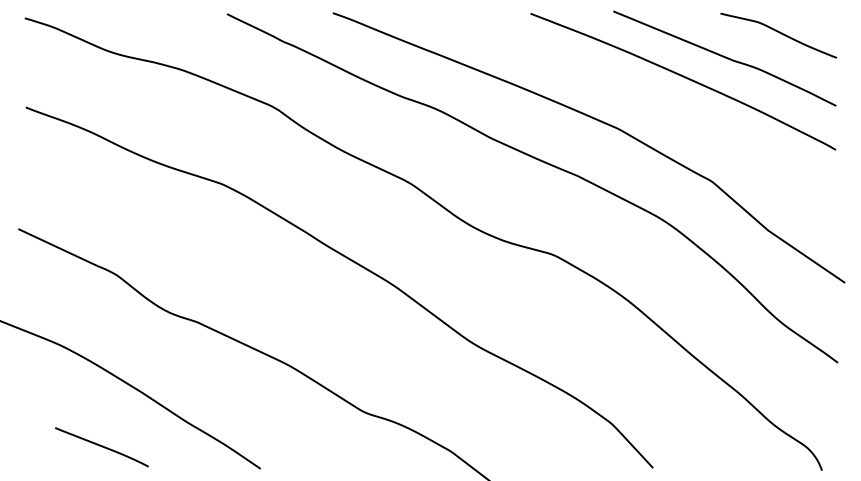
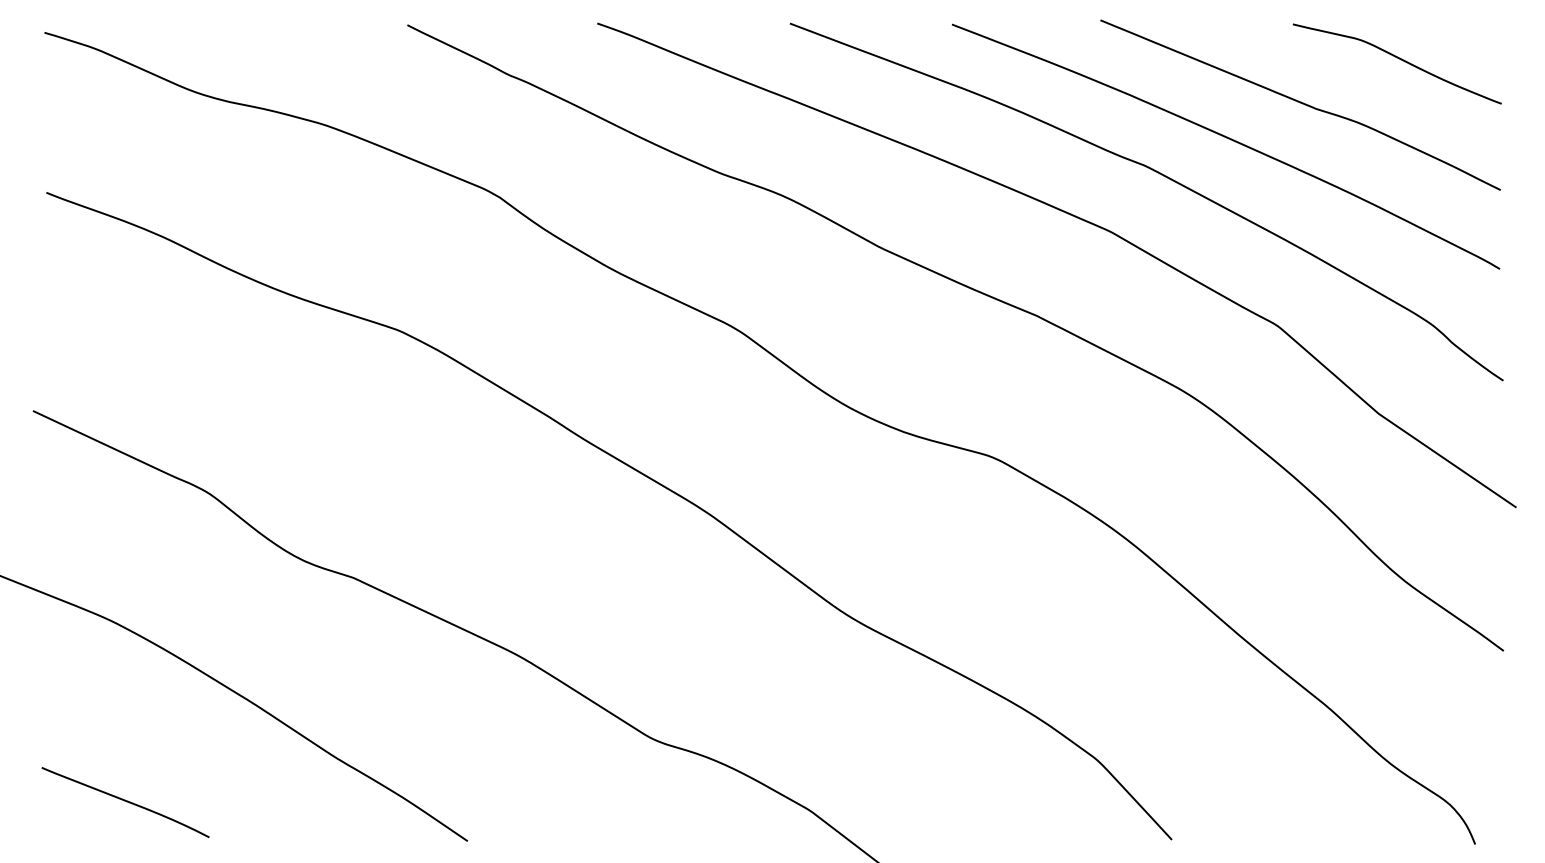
curve: (647, 98) -> (1161, 176), added
curve: (101, 447) -> (124, 802), moved

